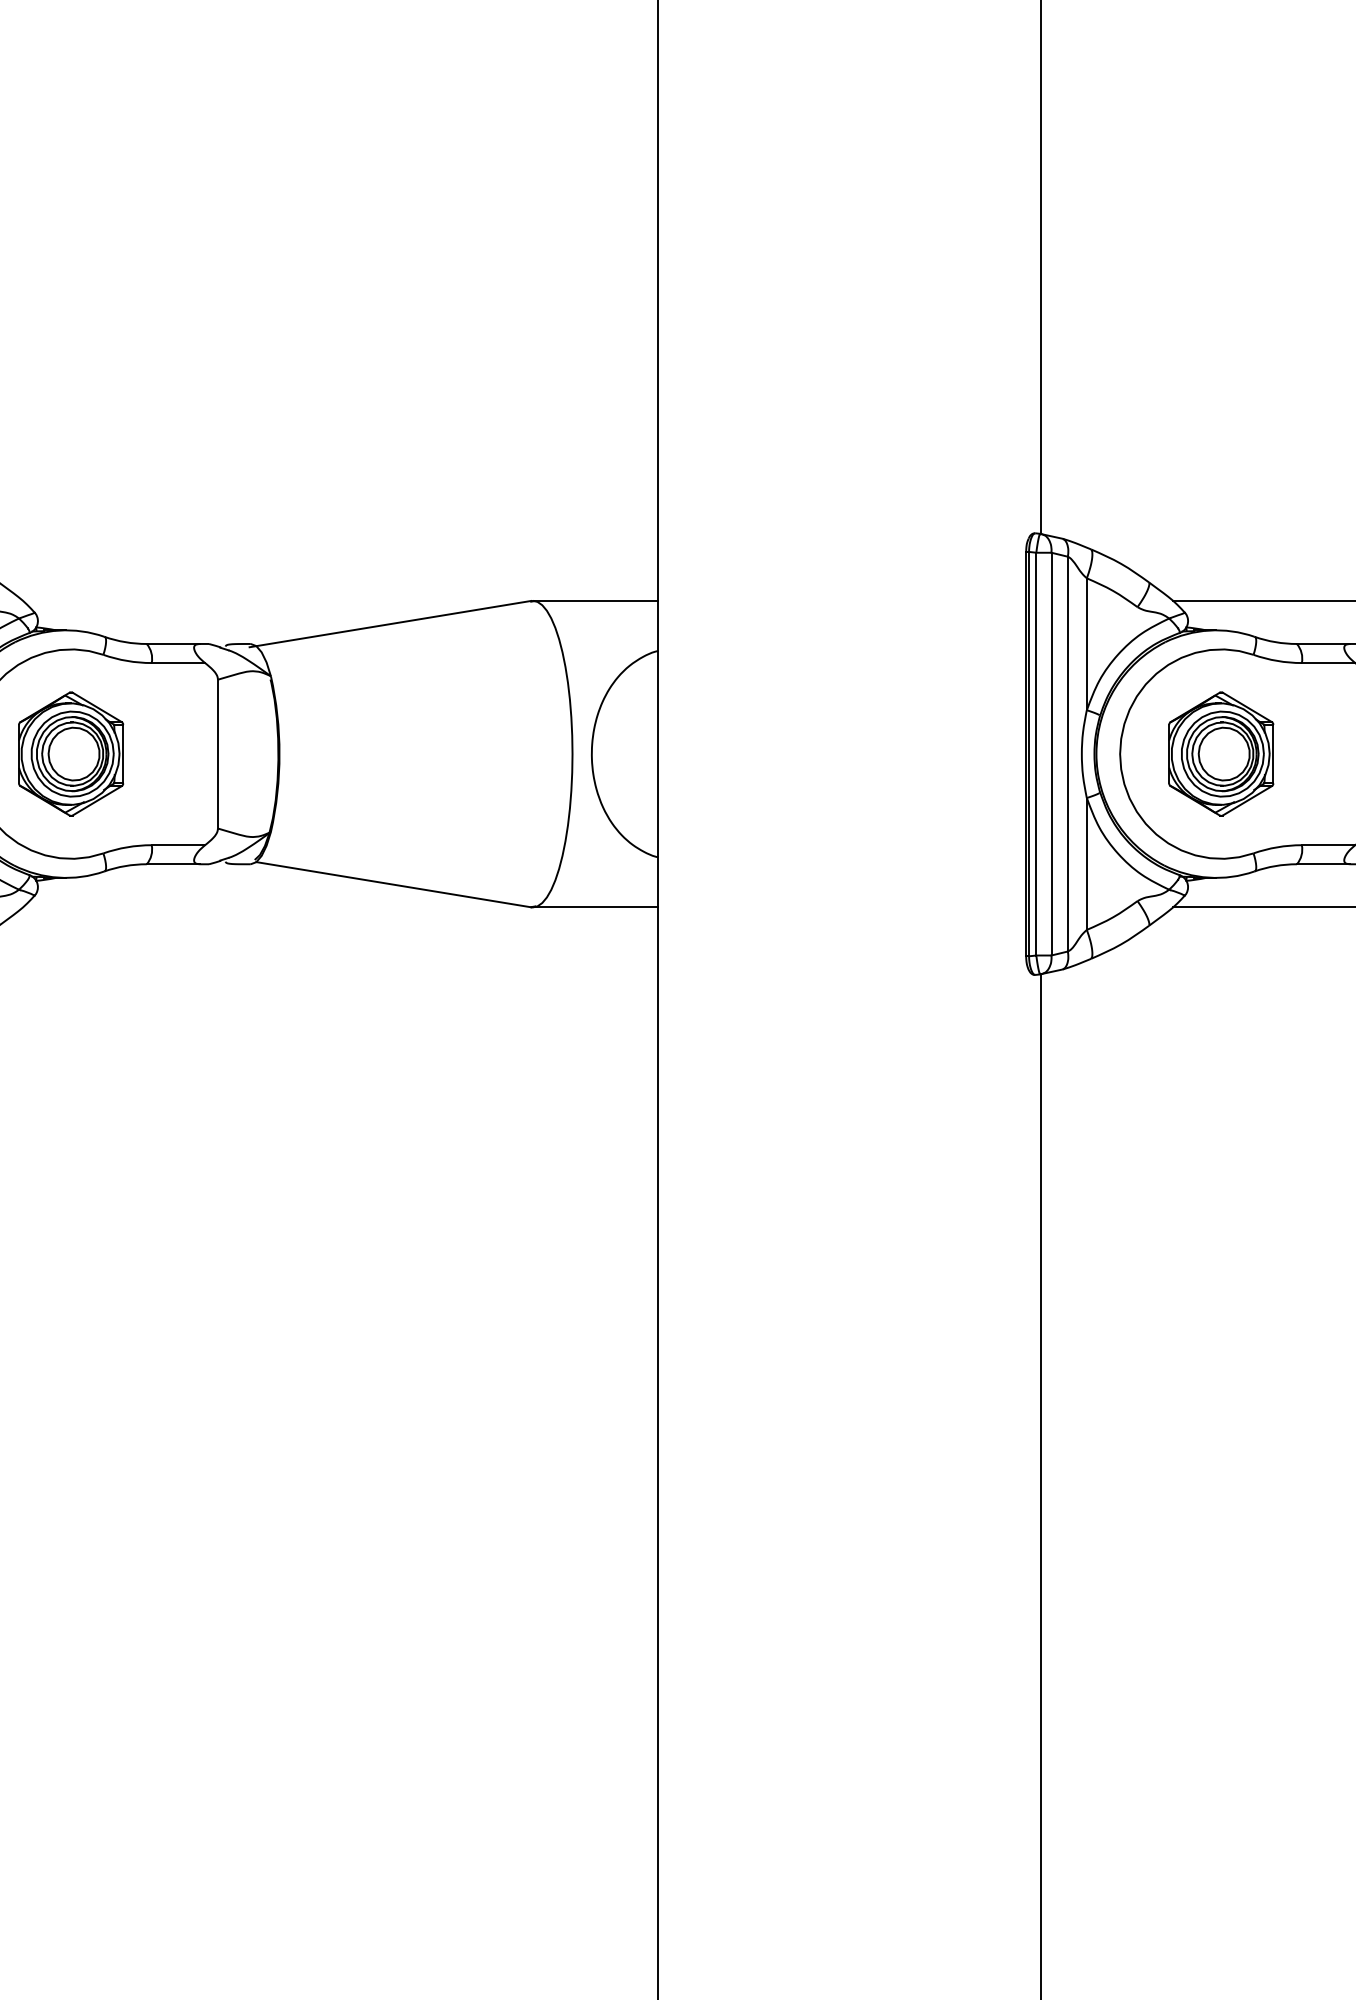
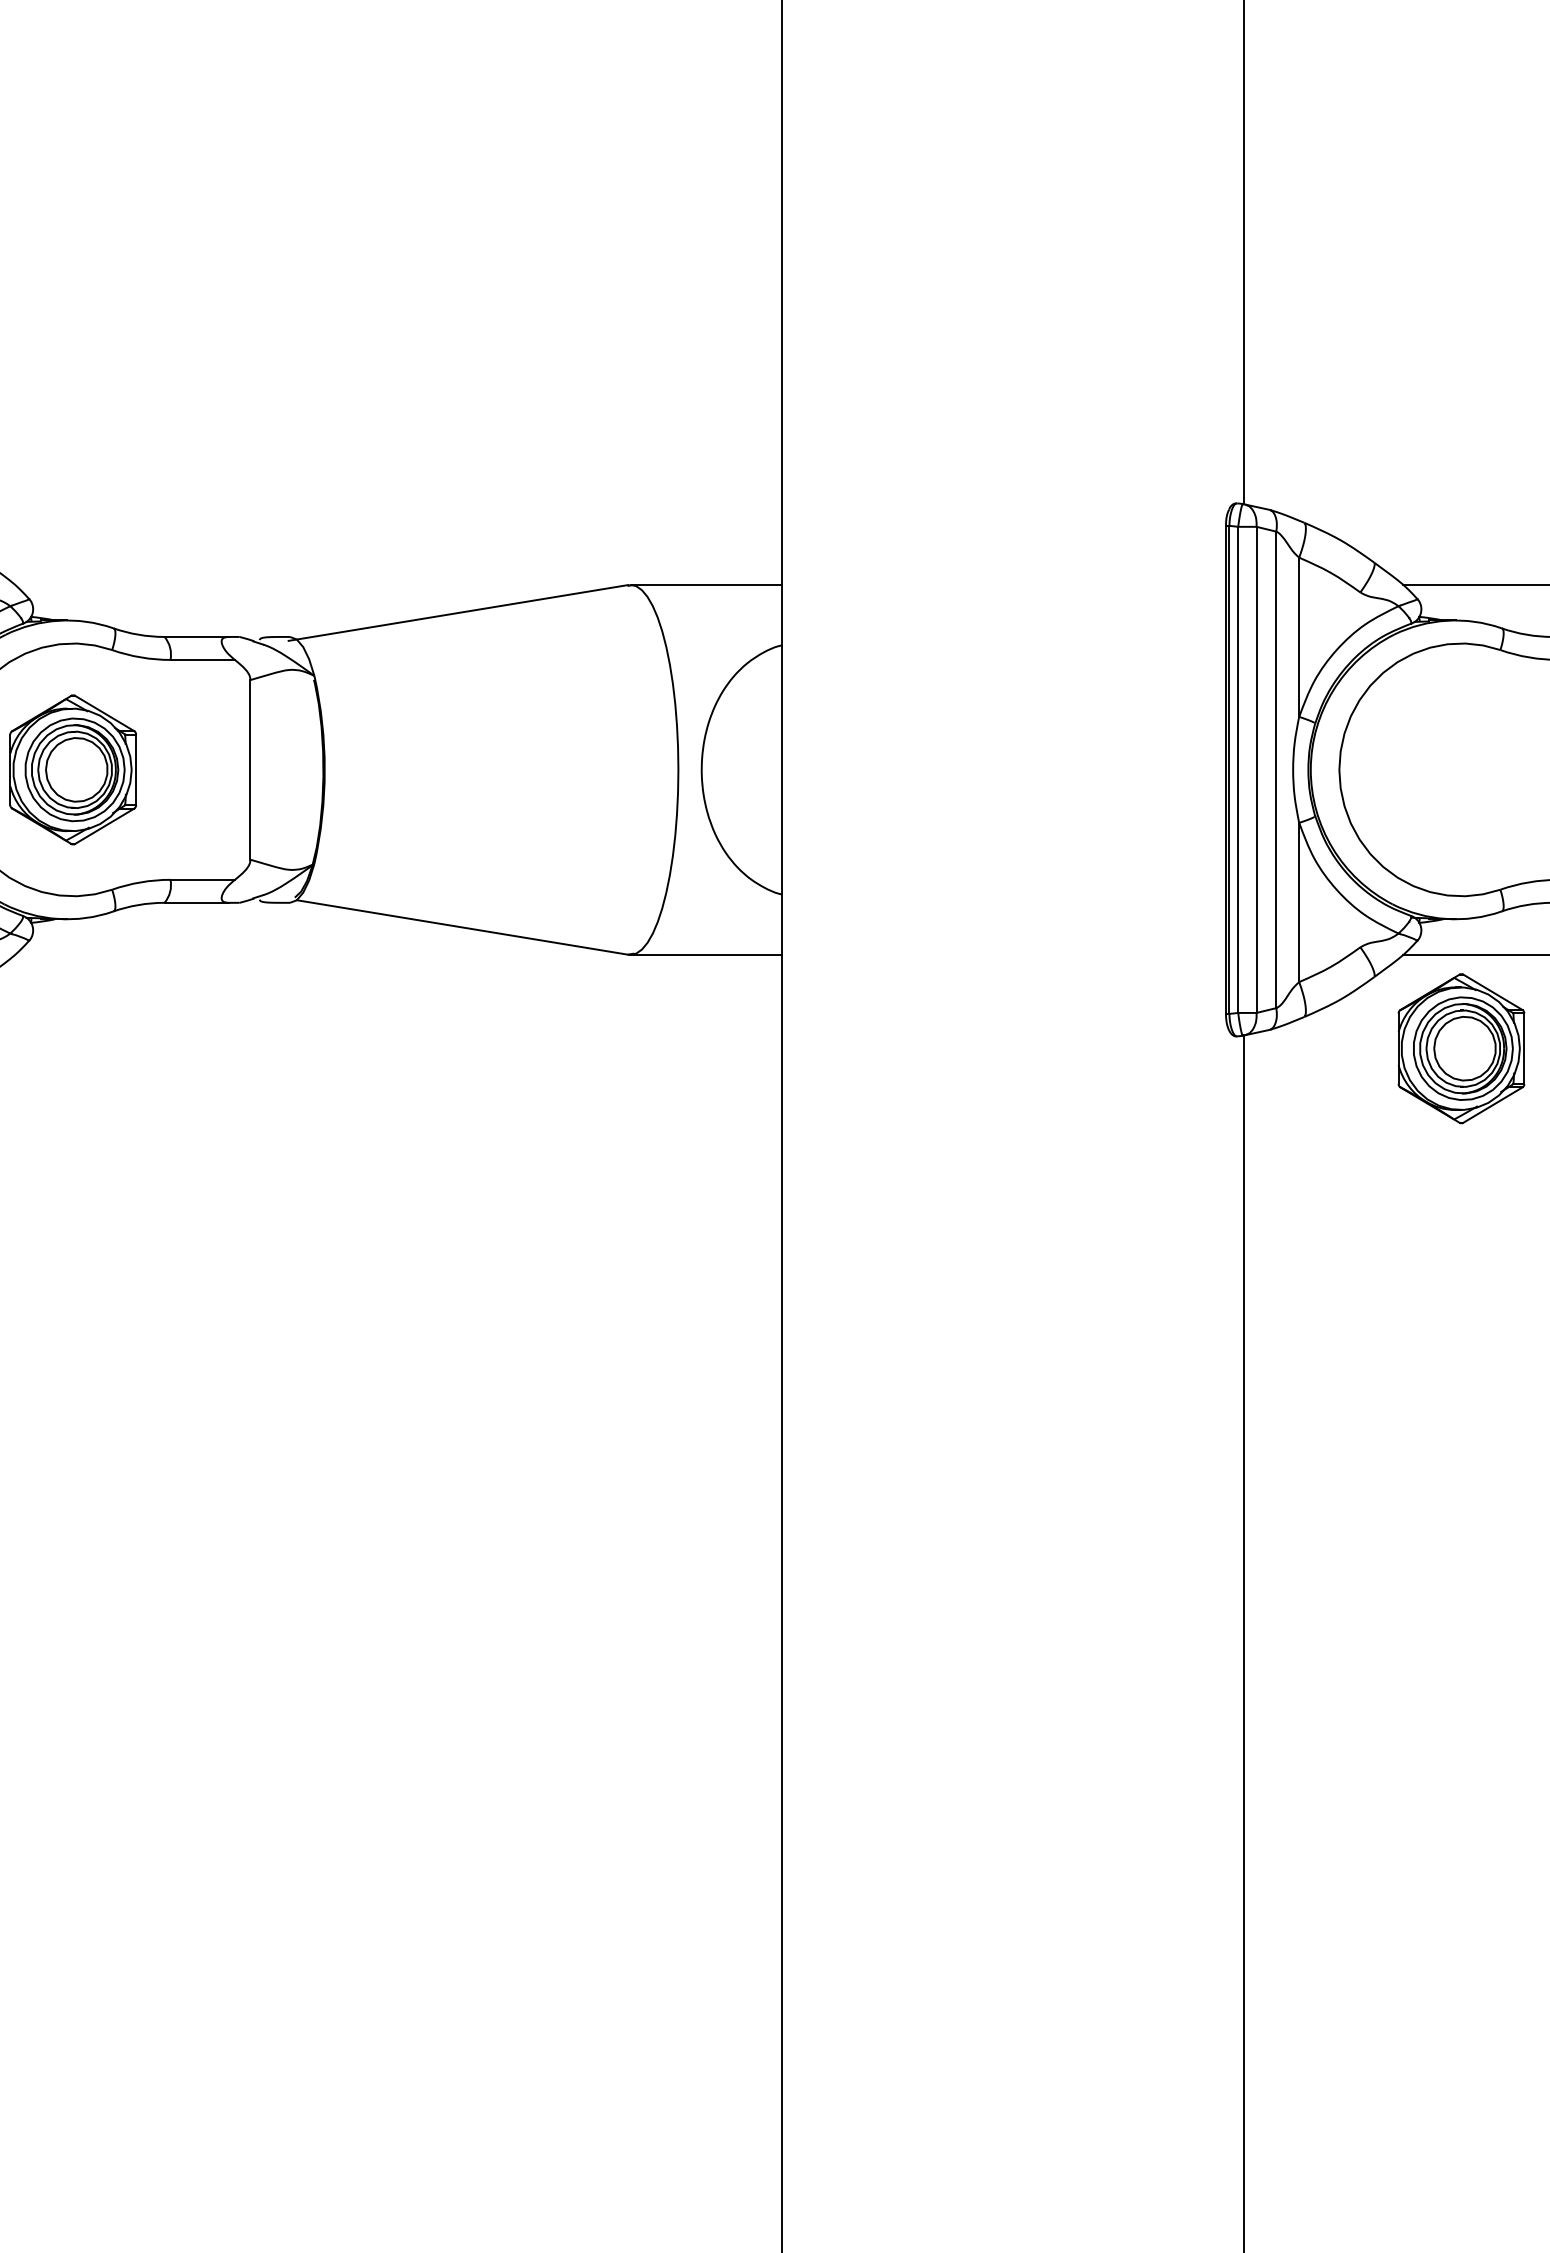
part: (1221, 753) -> (1461, 1047), moved

